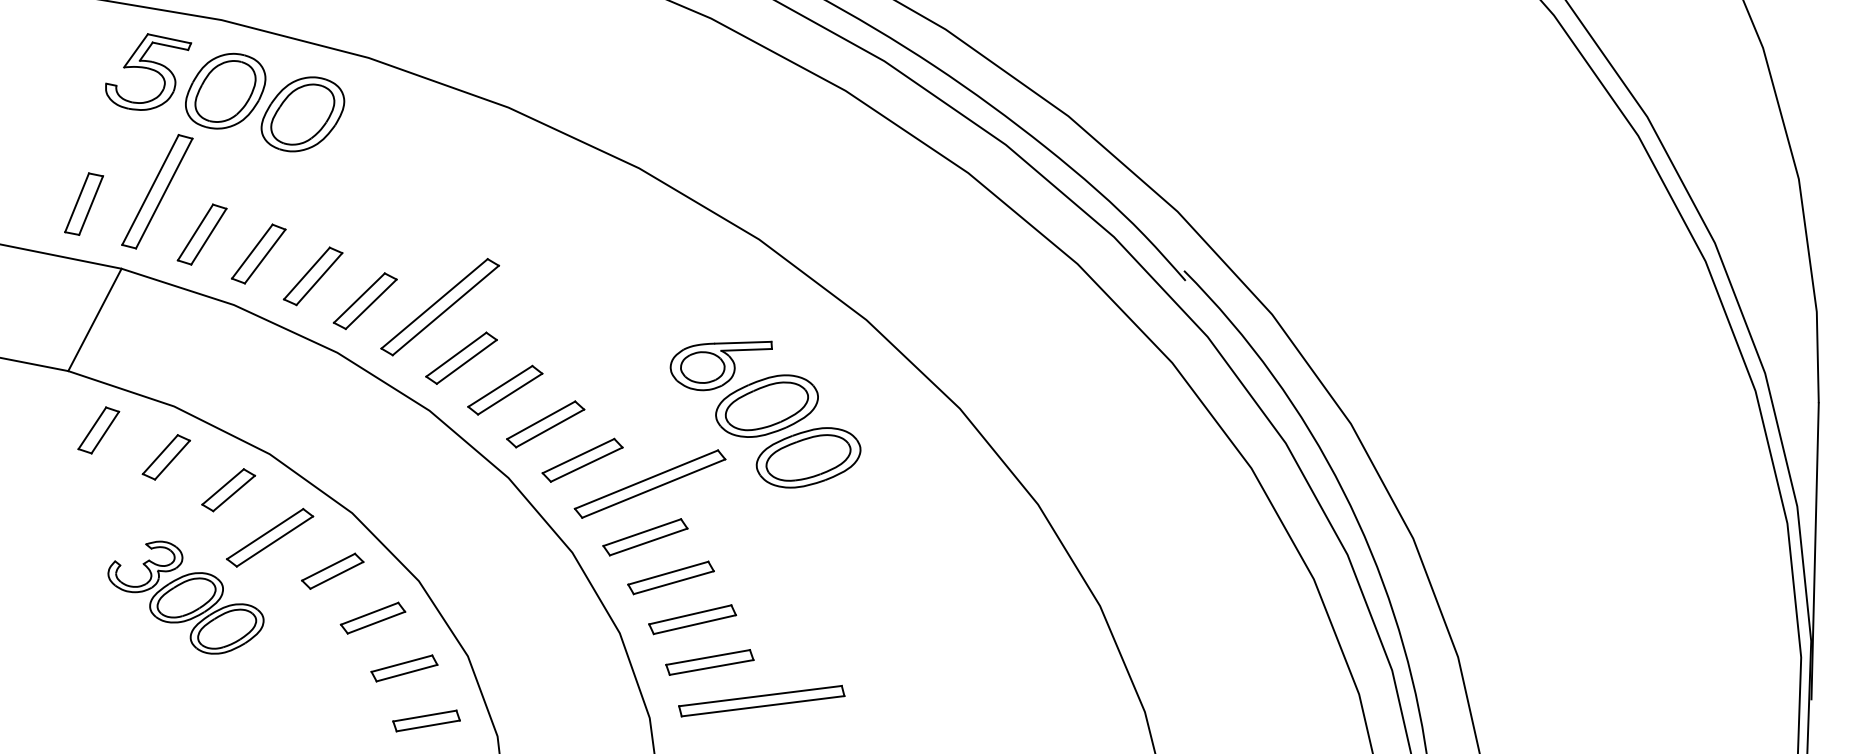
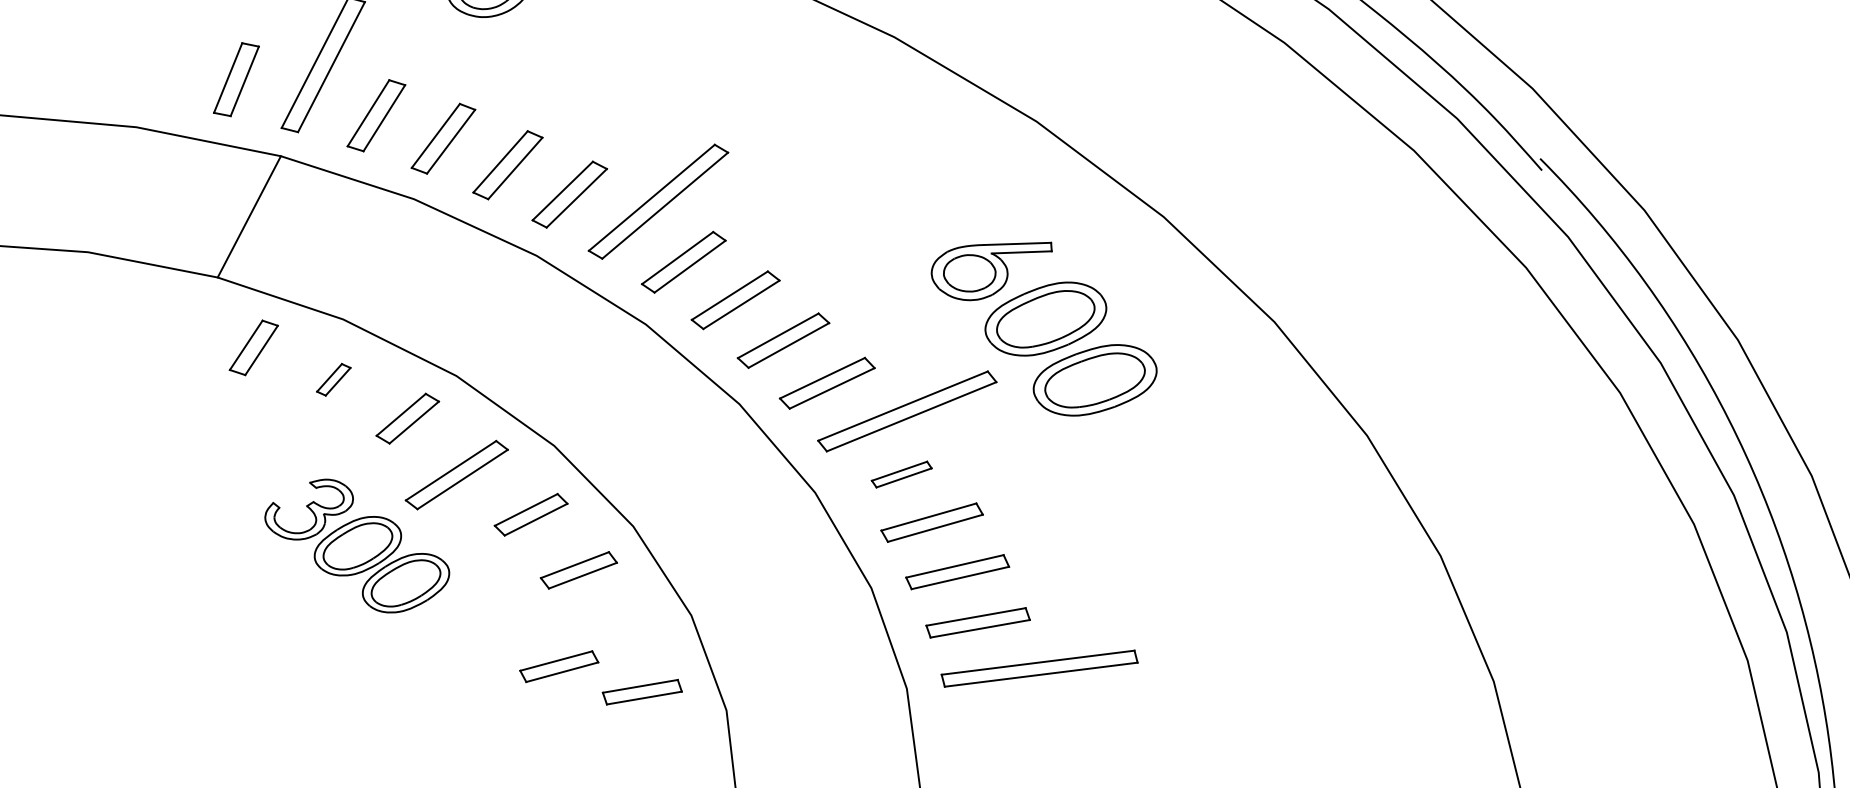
part: (165, 457) -> (332, 379), size x0.6
part: (645, 537) -> (901, 474), size x0.6
part: (404, 668) -> (559, 666), moved

